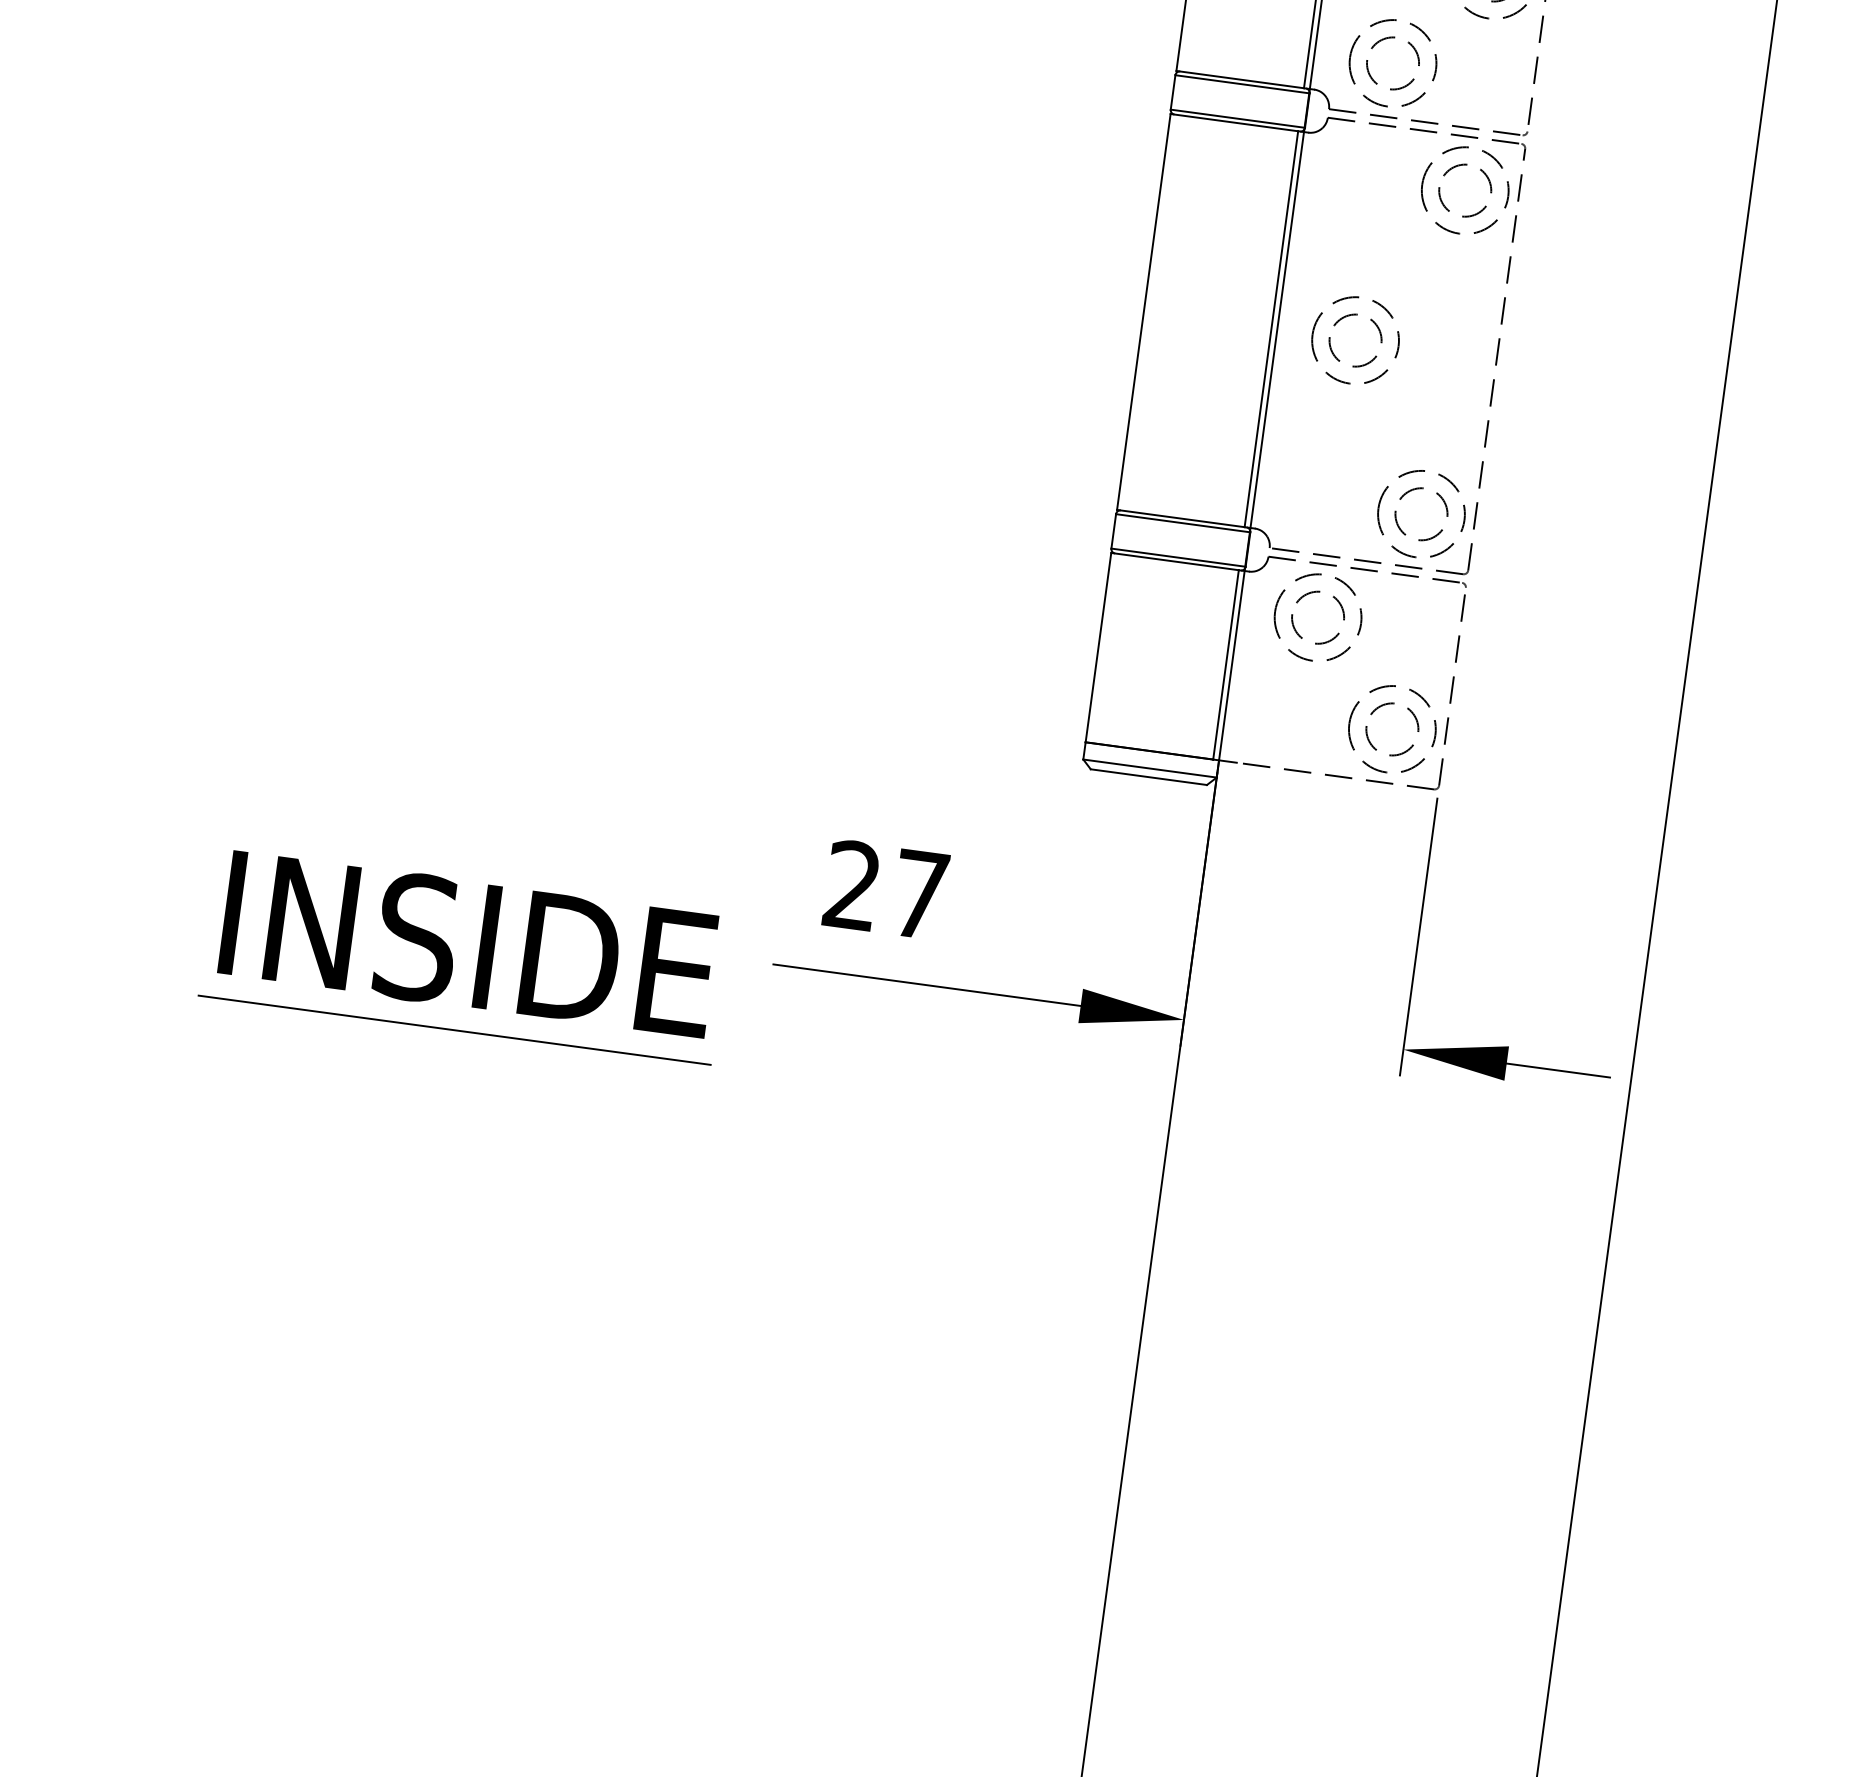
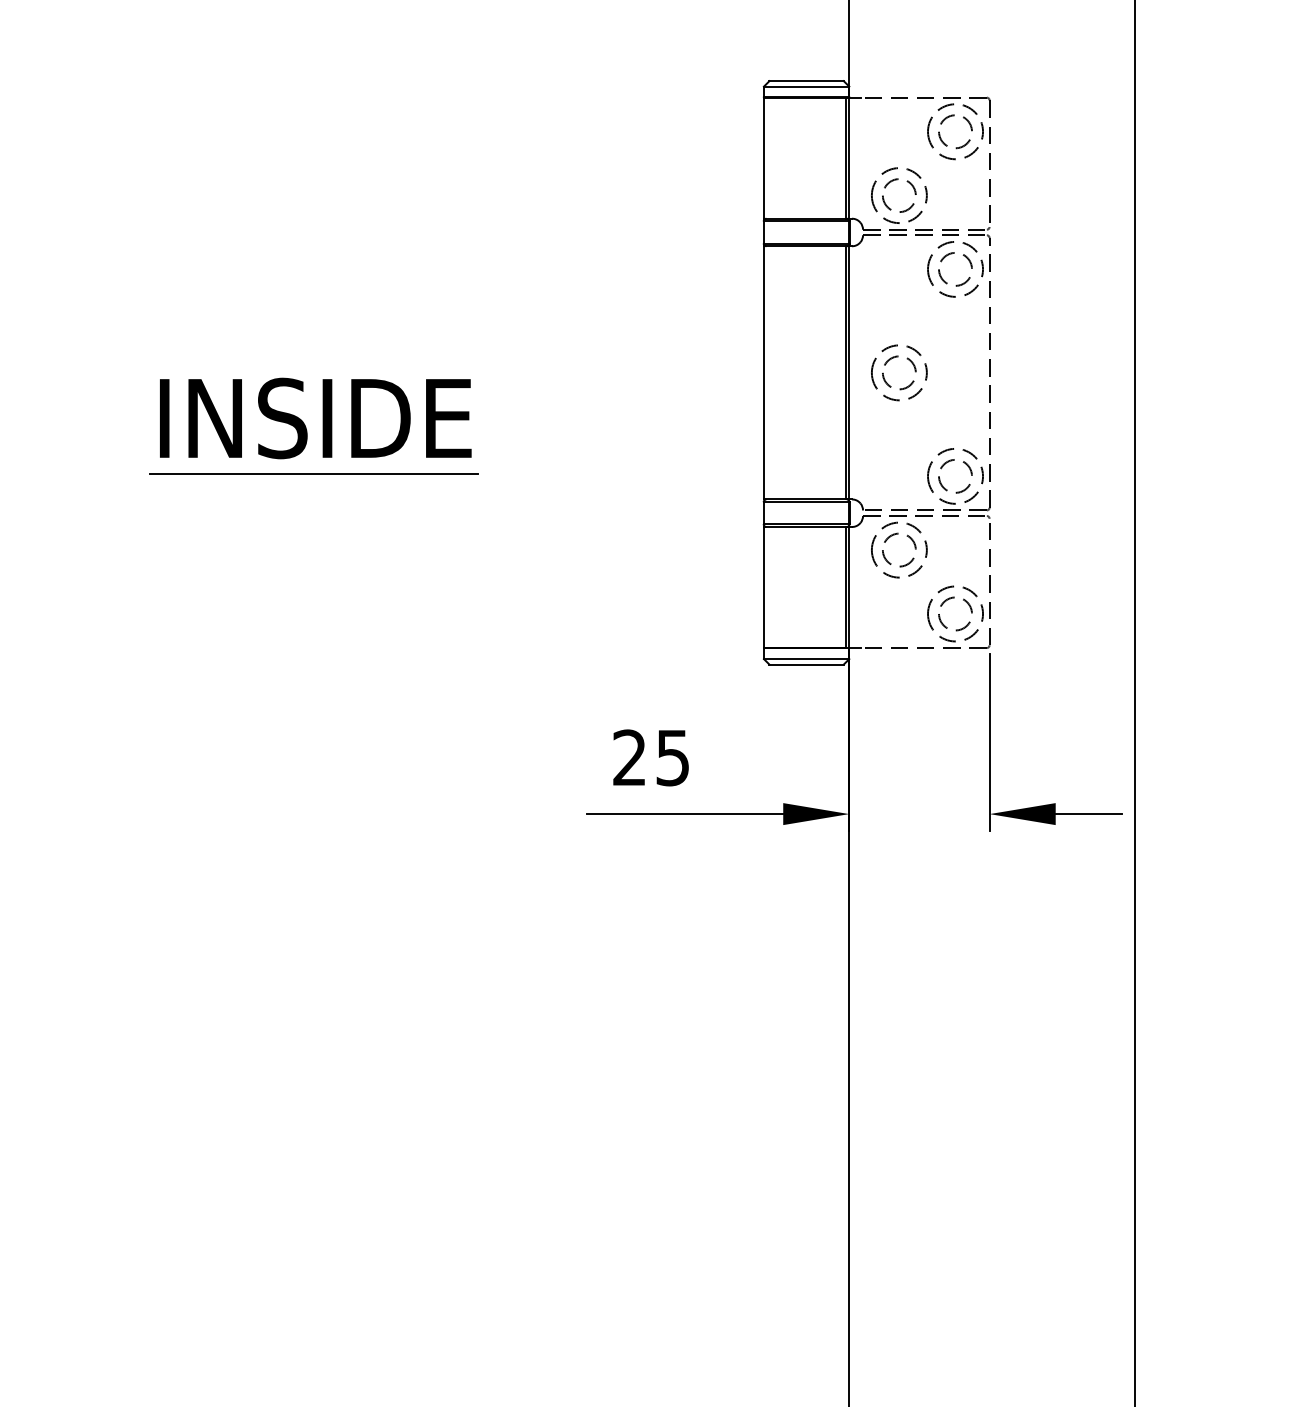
text: (919, 895) -> (672, 758), 27 -> 25
part: (452, 956) -> (306, 427), moved

